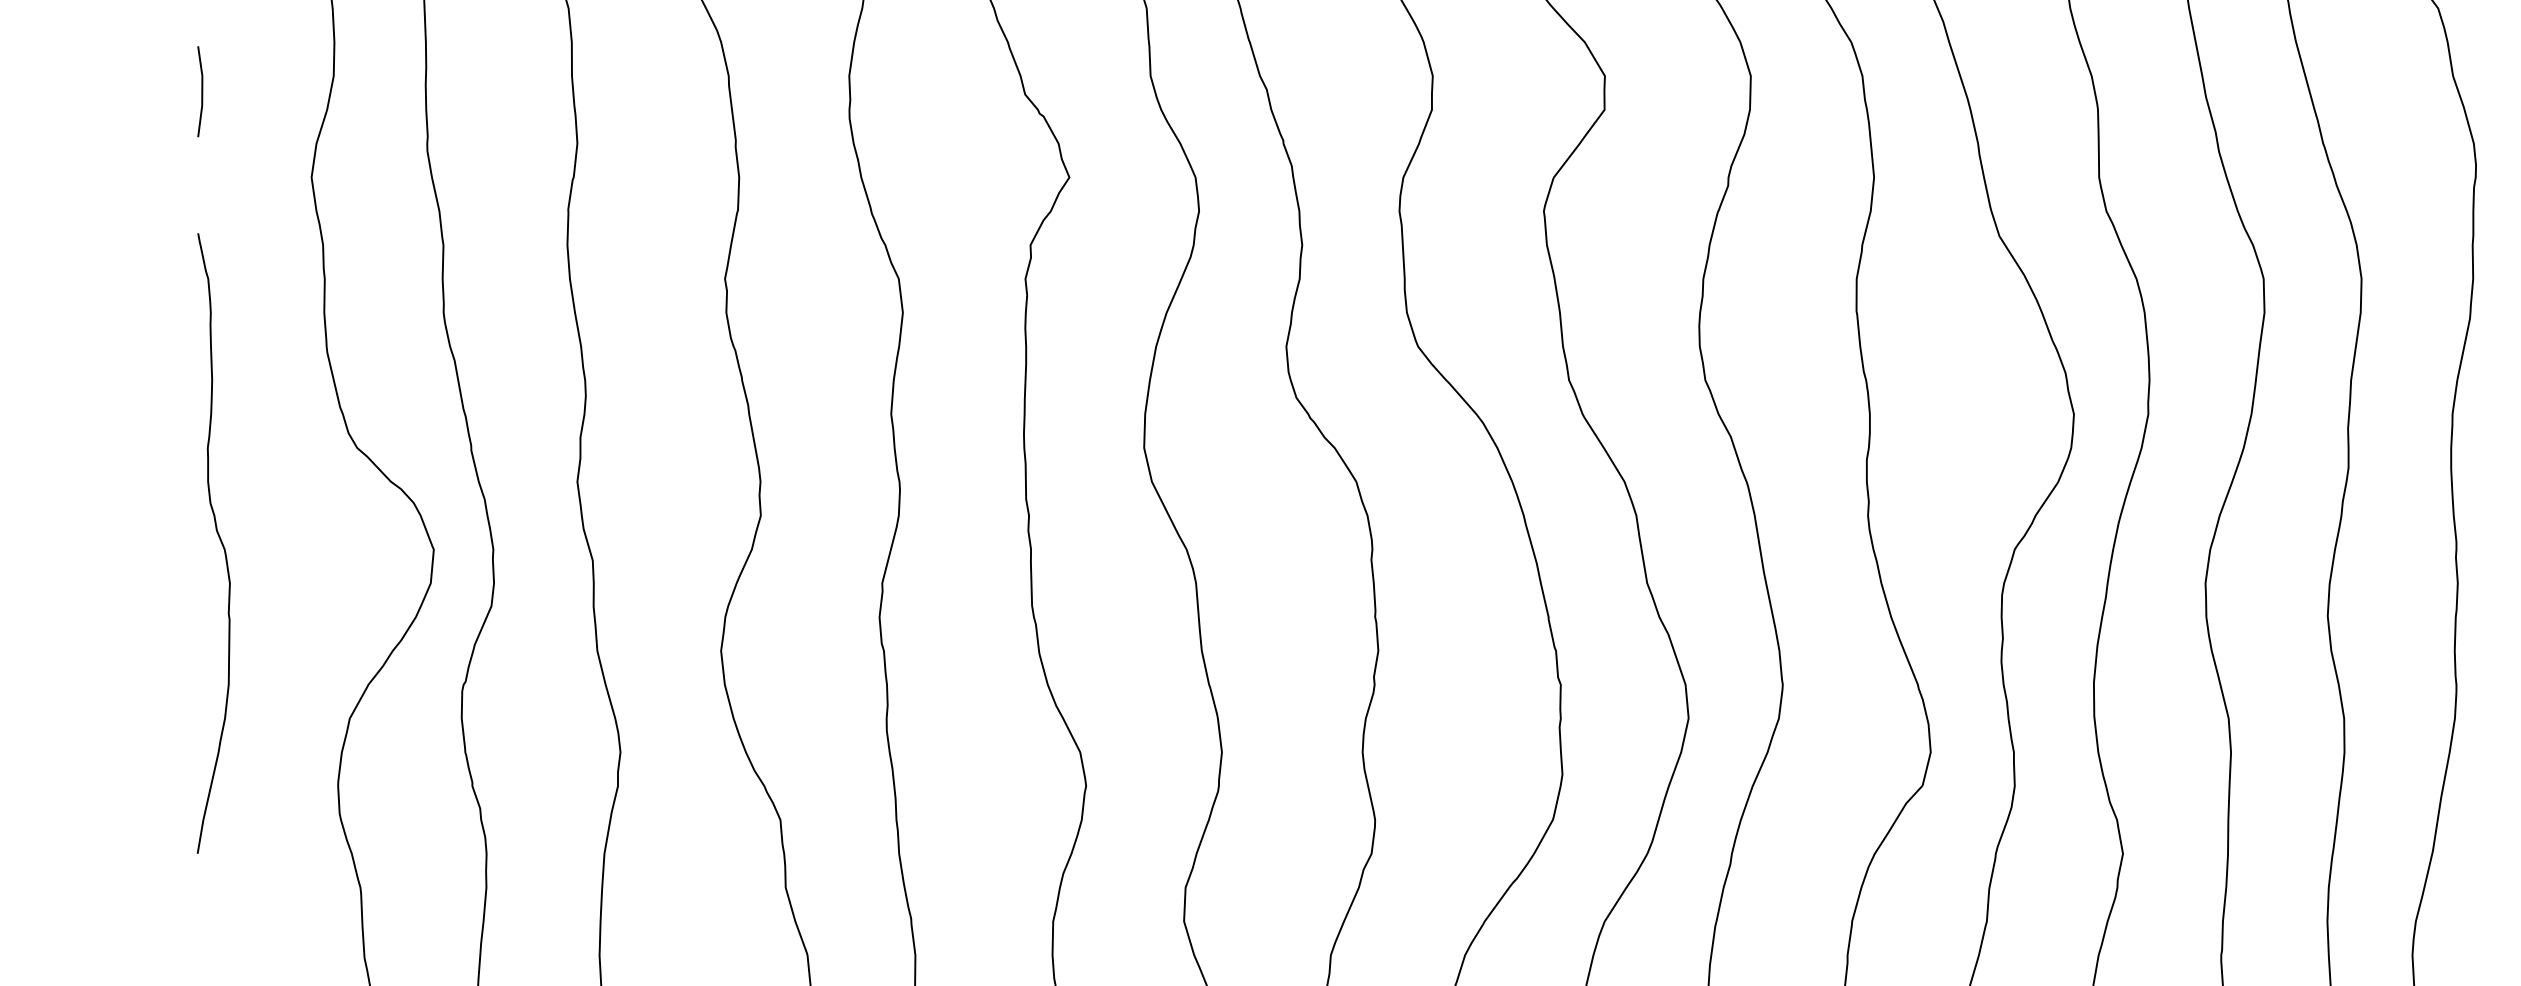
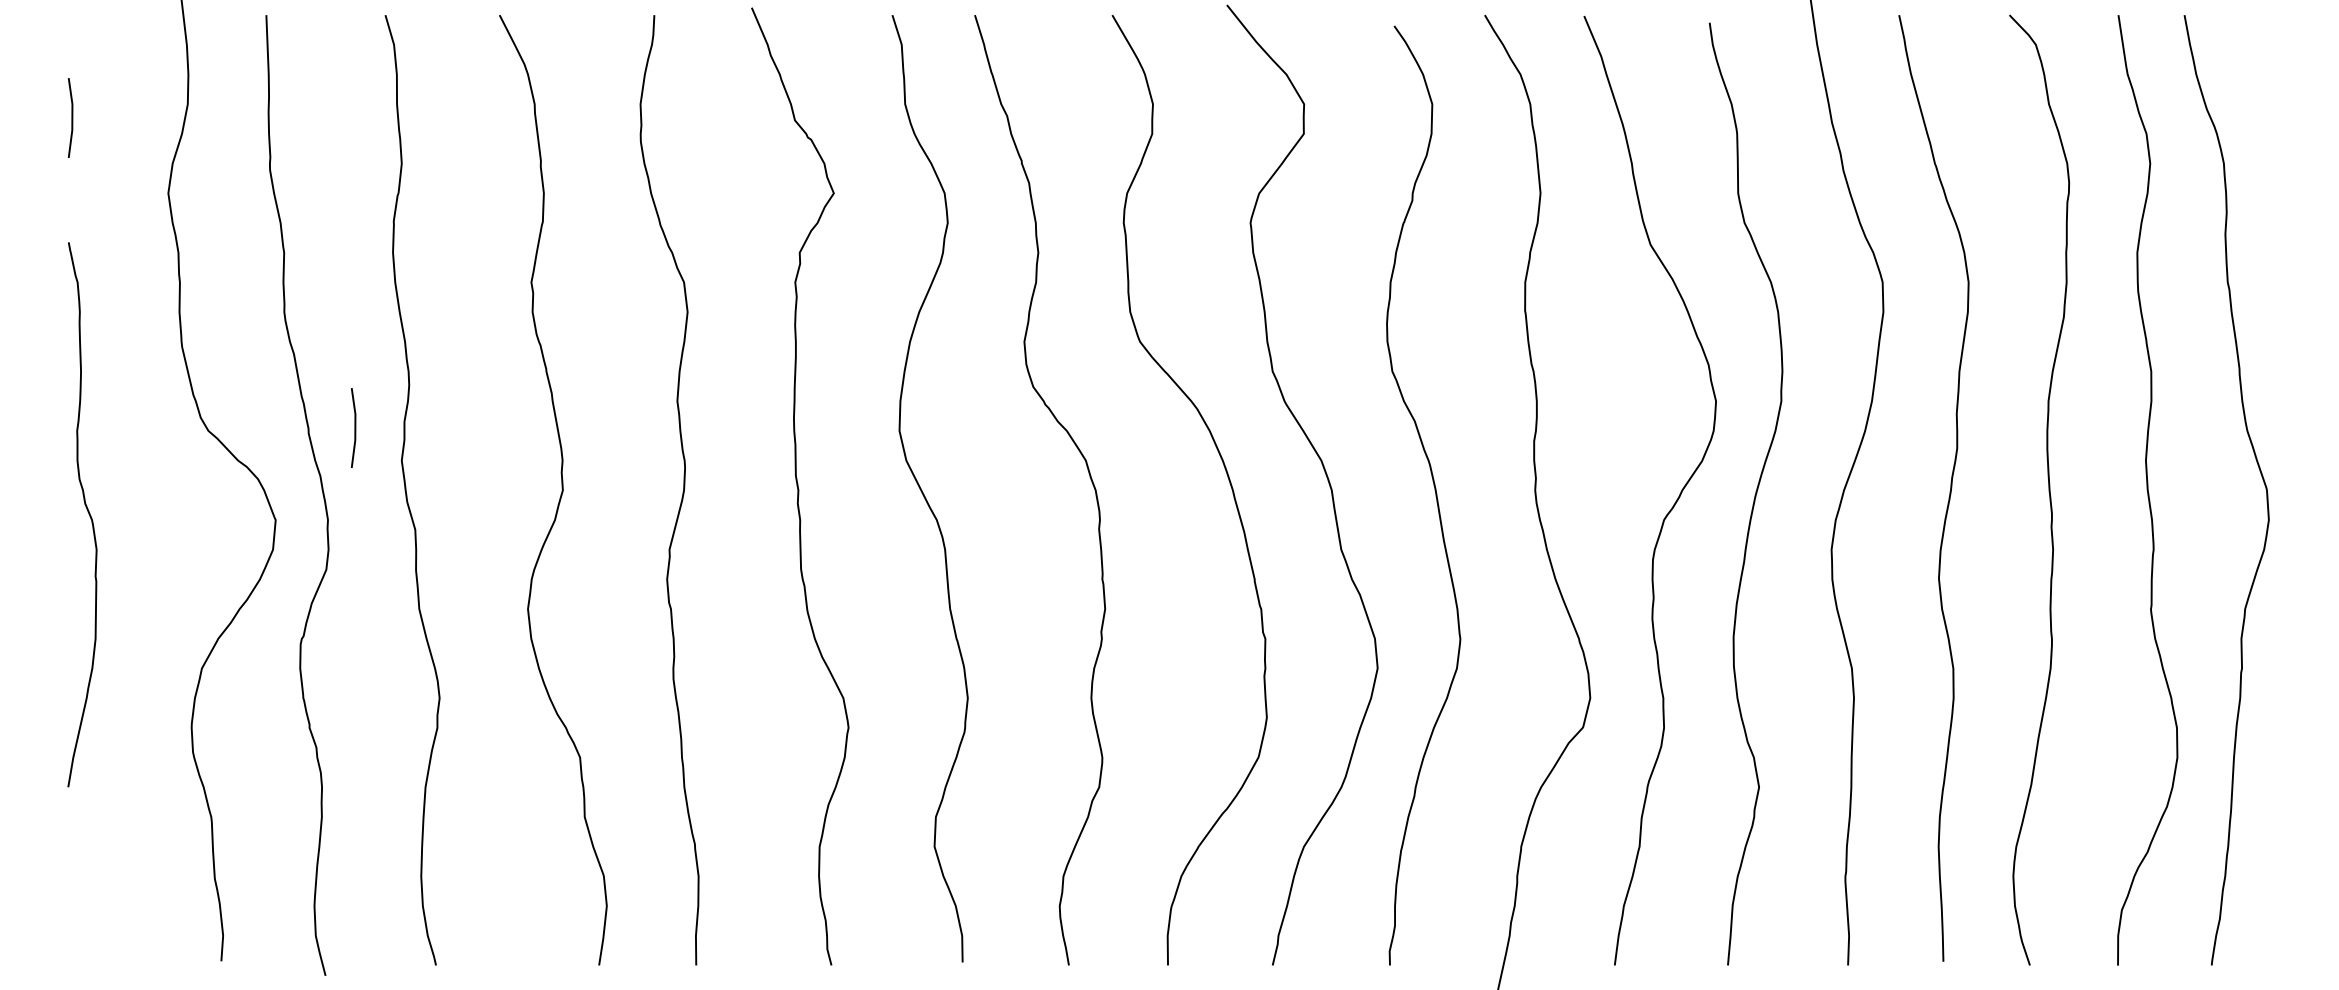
line: (523, 444) -> (354, 427), added

